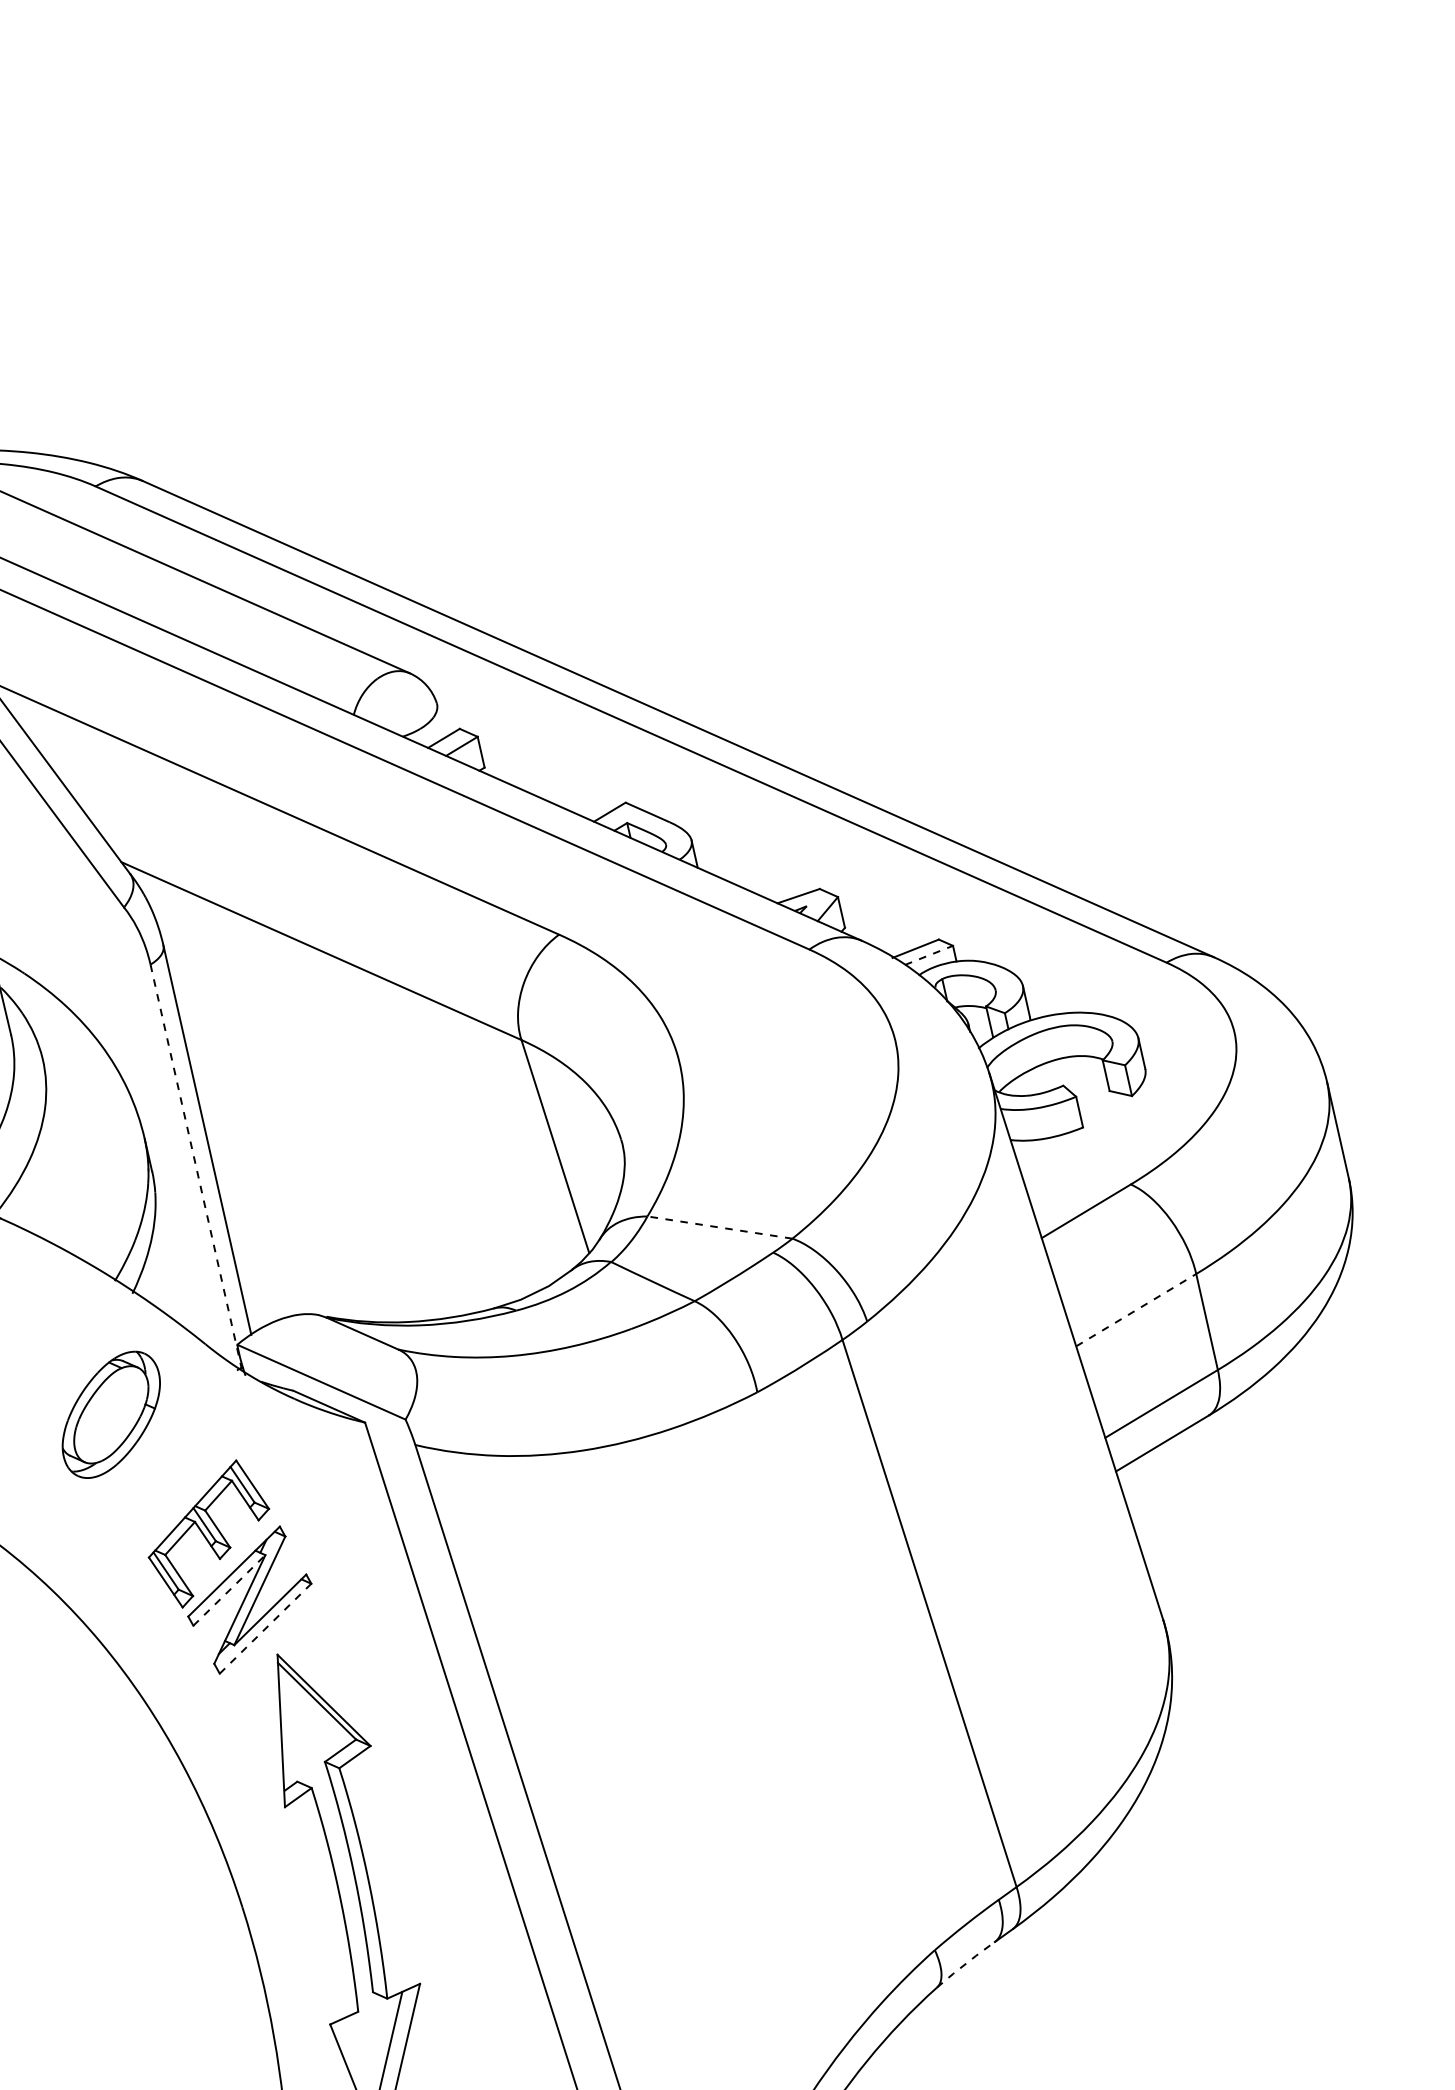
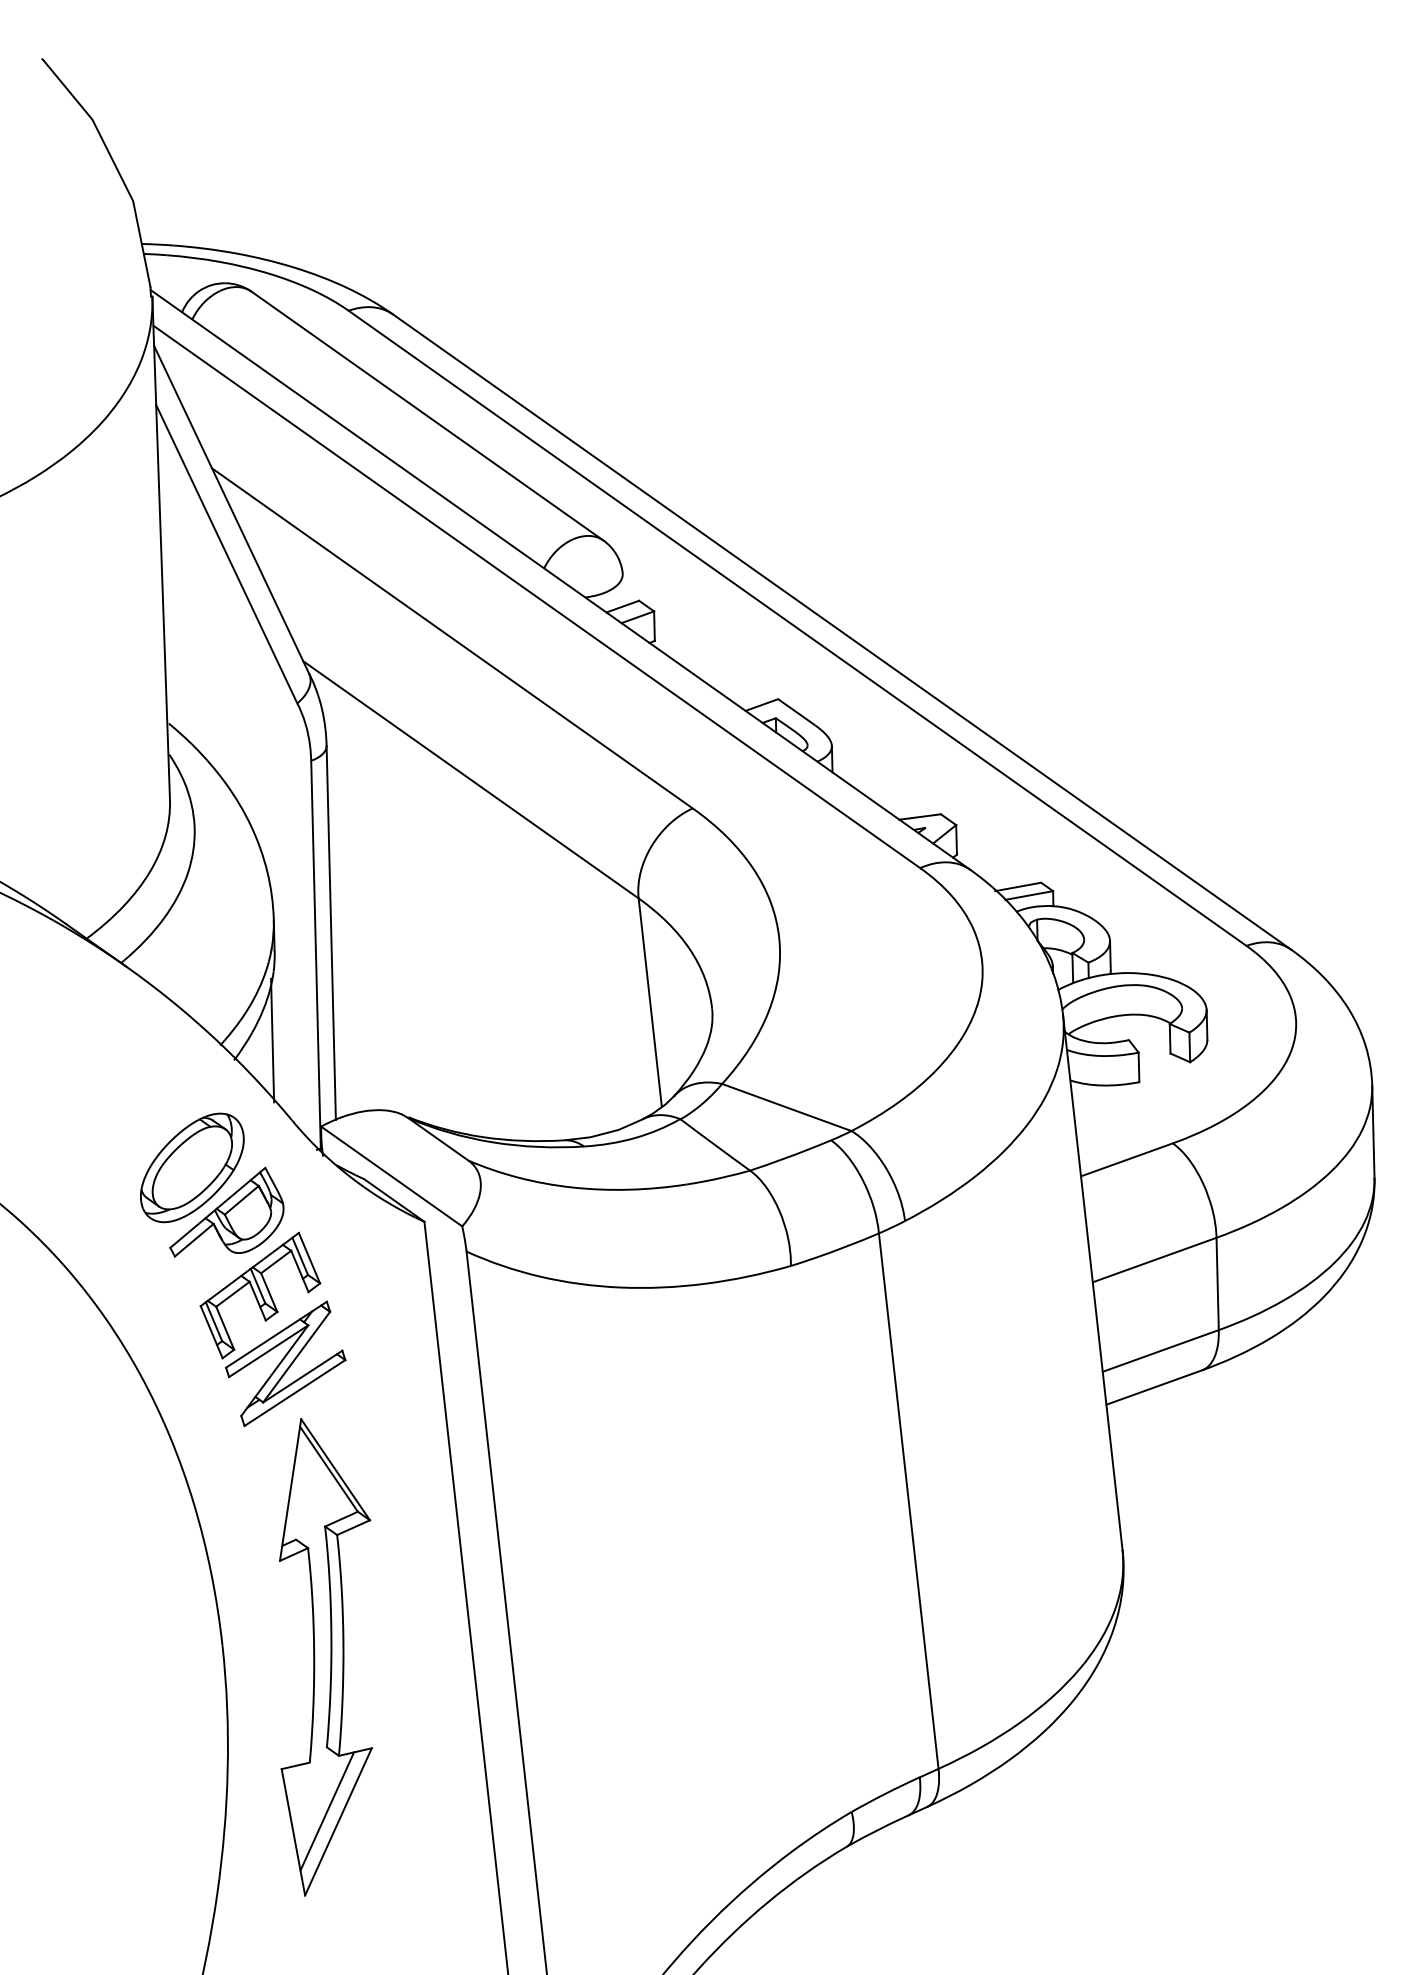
line: (929, 955) -> (1029, 895), dashed -> solid
line: (196, 1165) -> (316, 954), dashed -> solid
line: (719, 1227) -> (786, 1107), dashed -> solid
line: (168, 1264) -> (272, 1040), added
line: (1136, 1310) -> (1154, 1260), dashed -> solid
part: (156, 1453) -> (226, 1211), added
line: (230, 1589) -> (269, 1350), dashed -> solid
line: (266, 1628) -> (295, 1392), dashed -> solid
line: (965, 1964) -> (877, 1830), dashed -> solid

